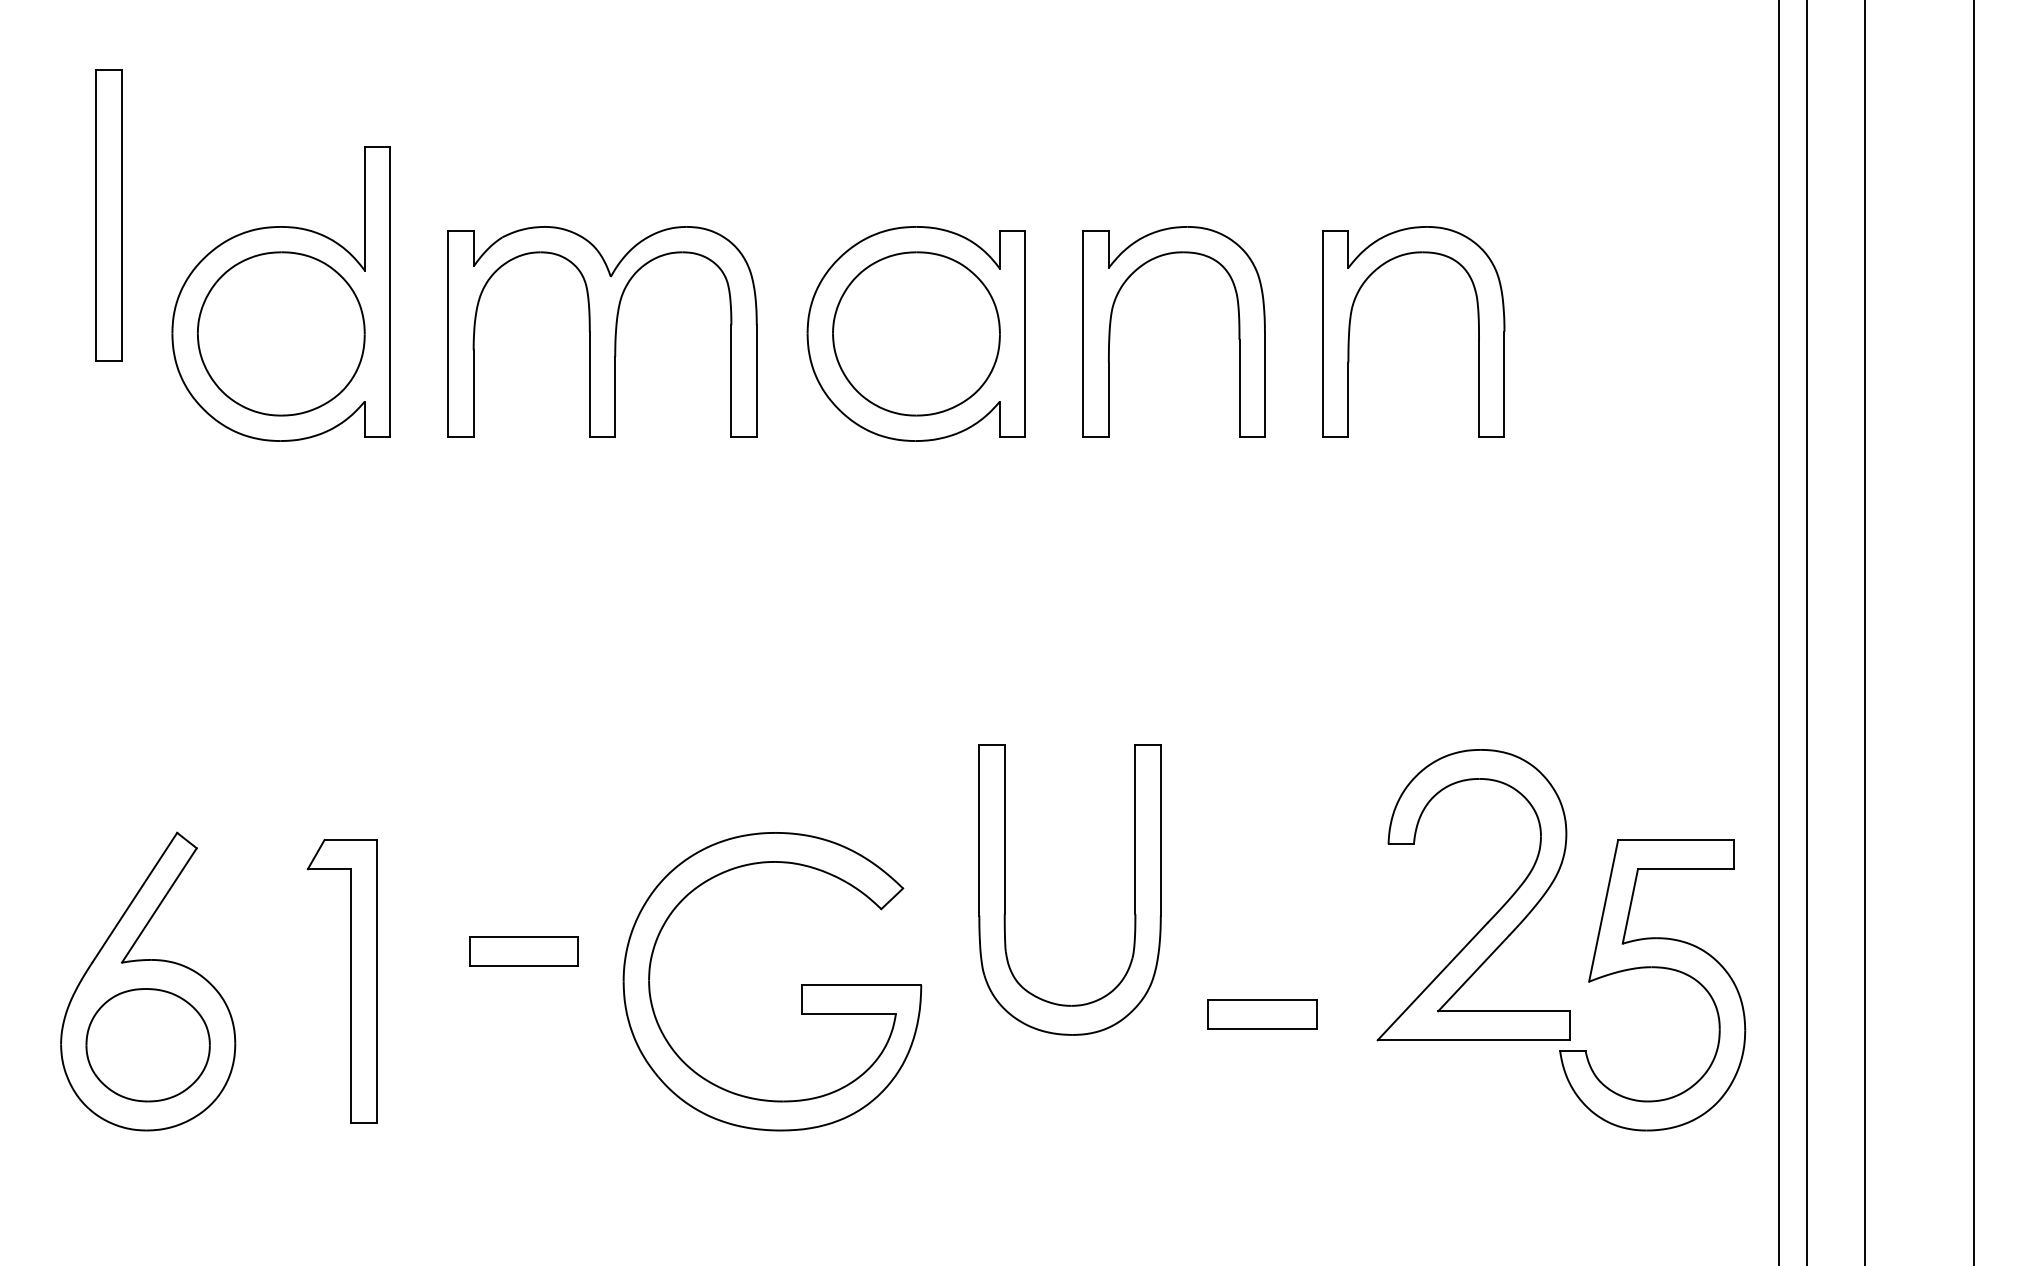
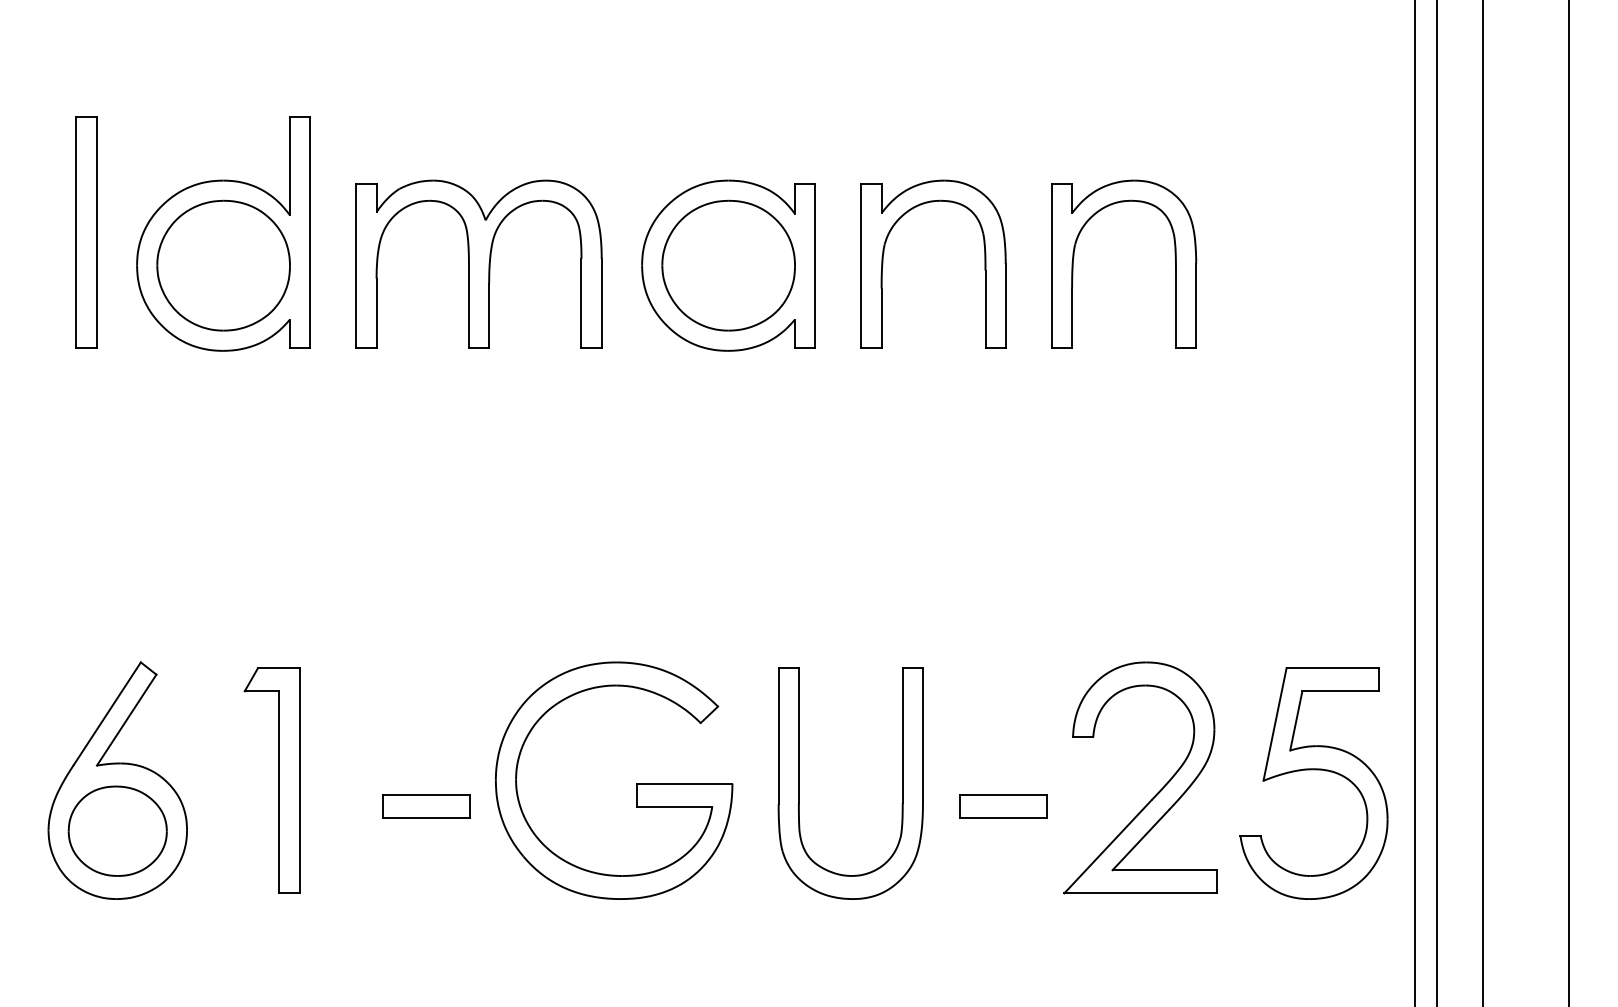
part: (108, 215) -> (86, 232), moved
part: (1005, 889) -> (799, 783), moved
part: (1493, 914) -> (1156, 793), moved
part: (523, 951) -> (426, 806), moved

